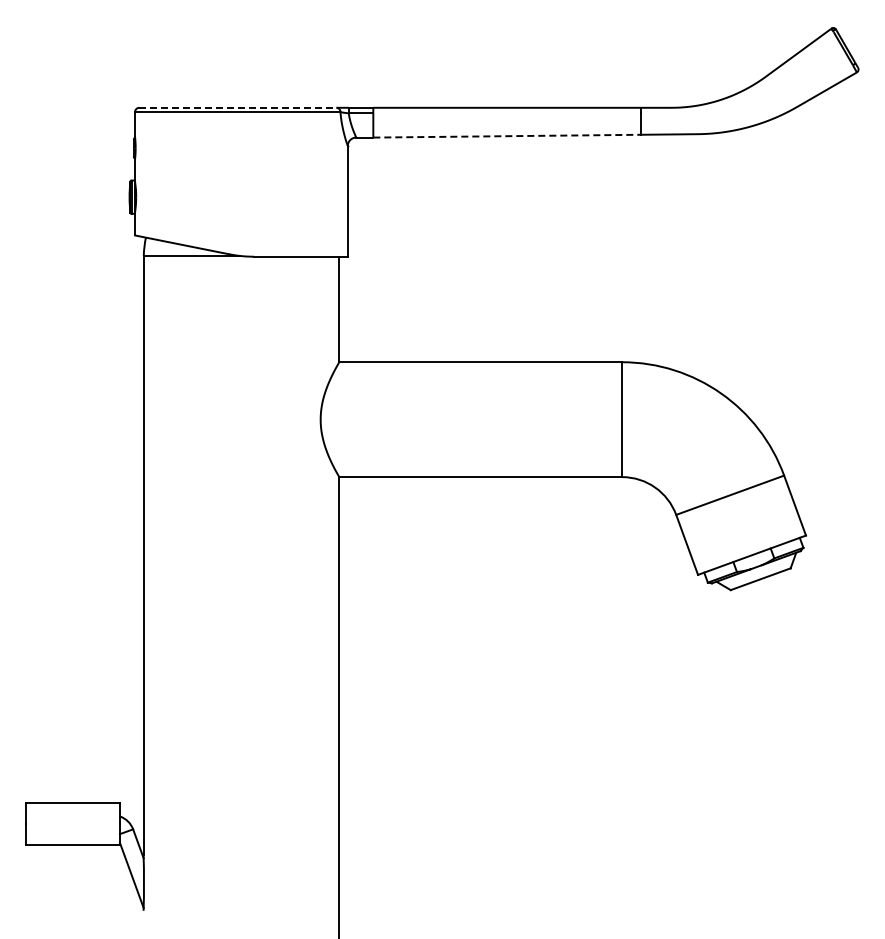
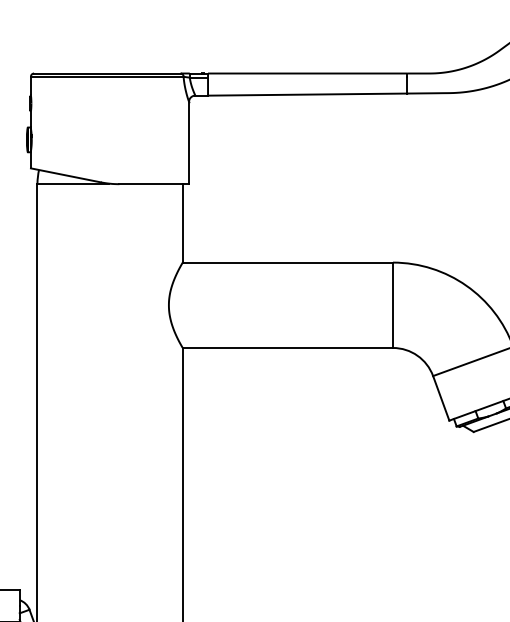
line: (237, 107) -> (107, 73), dashed -> solid
line: (507, 136) -> (307, 94), dashed -> solid

